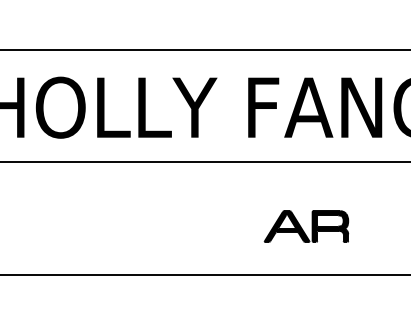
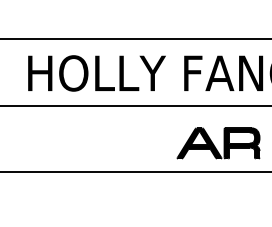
part: (306, 226) -> (218, 143), size x1.67

